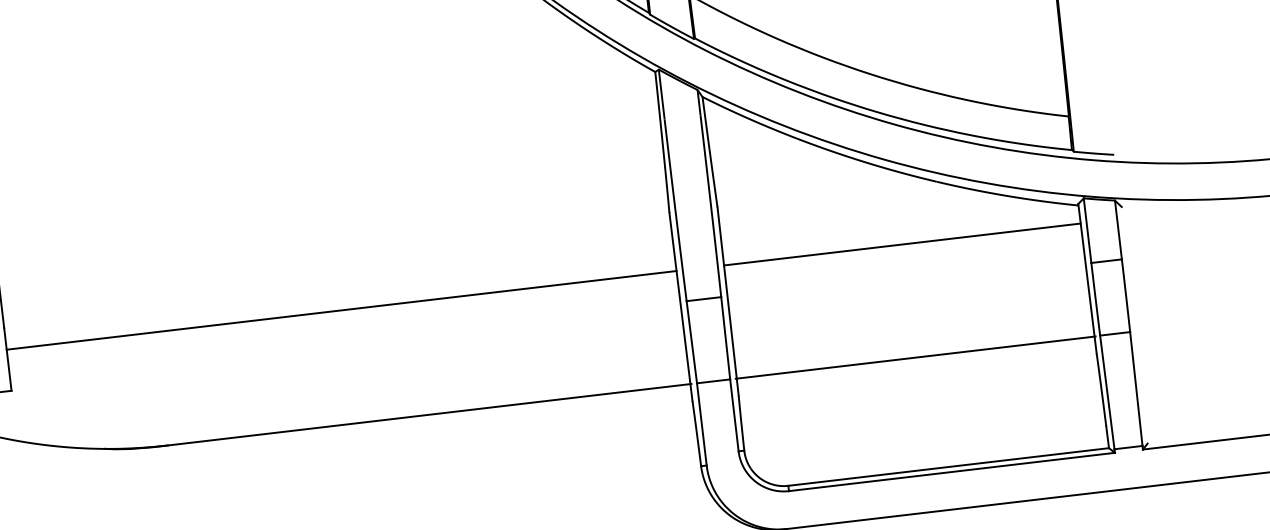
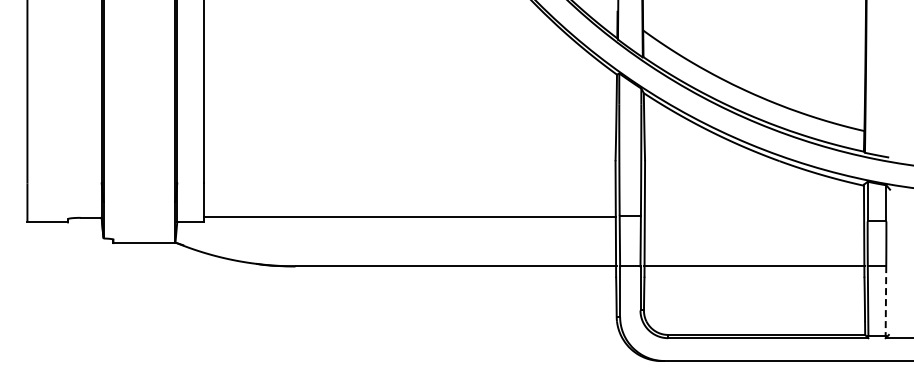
line: (902, 244) -> (754, 196), removed
line: (340, 309) -> (409, 216), moved
line: (1135, 389) -> (885, 301), solid -> dashed

